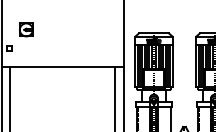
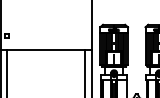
part: (26, 28) -> (19, 21), removed

